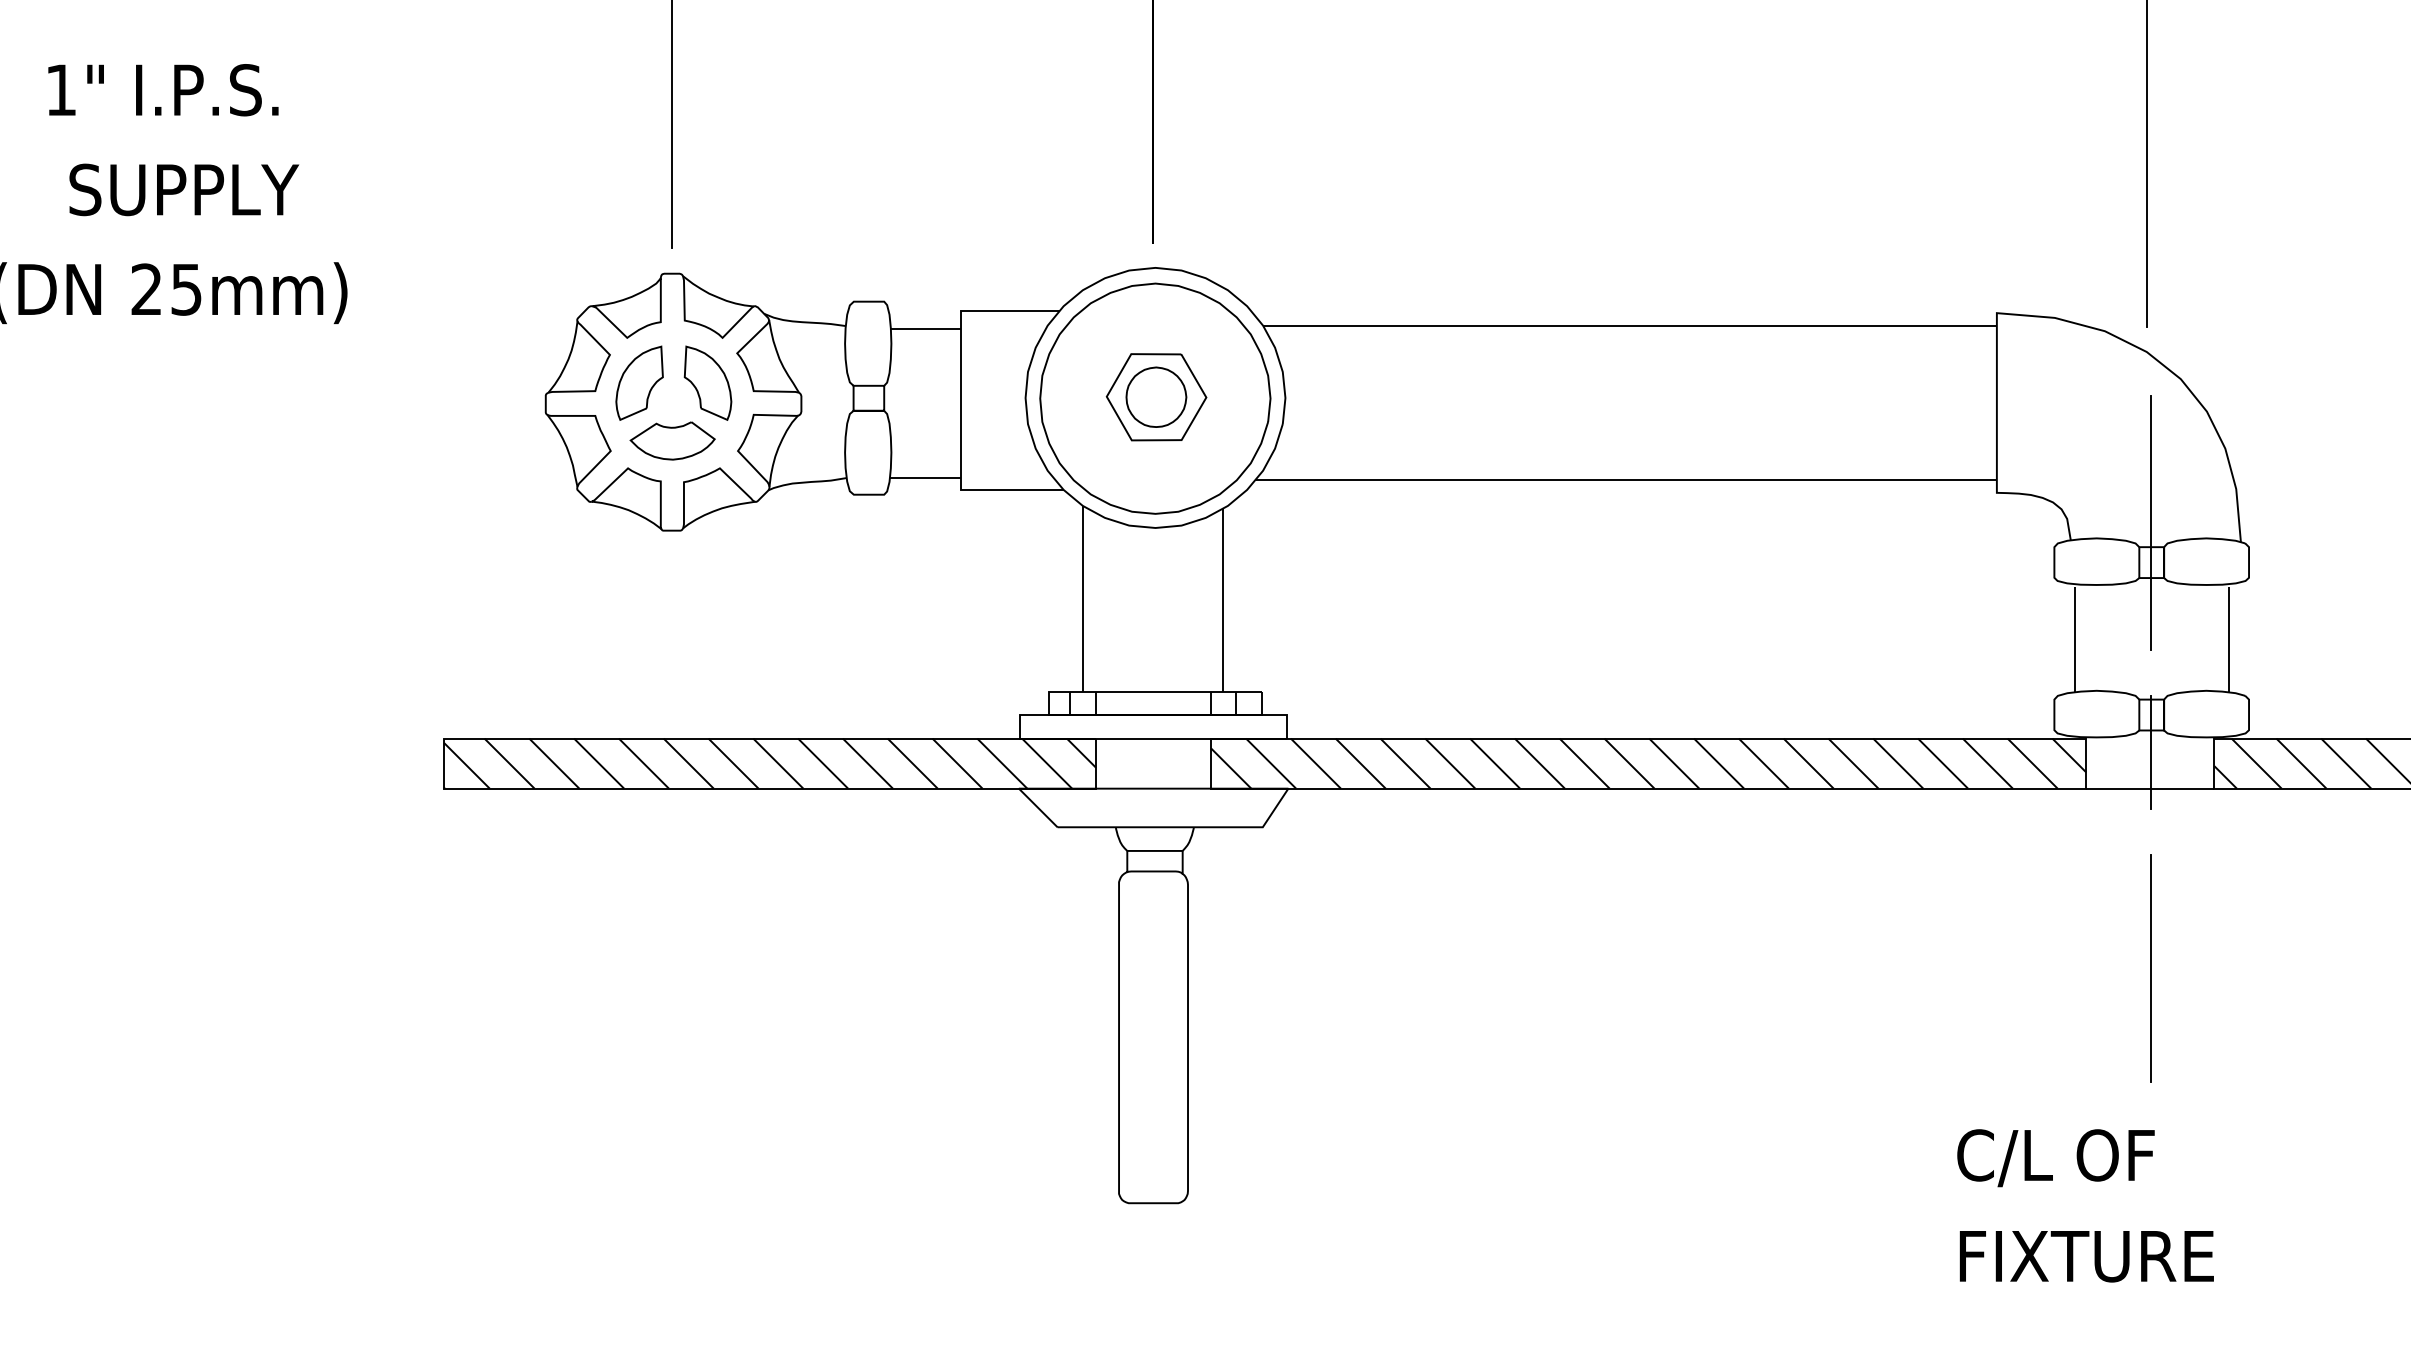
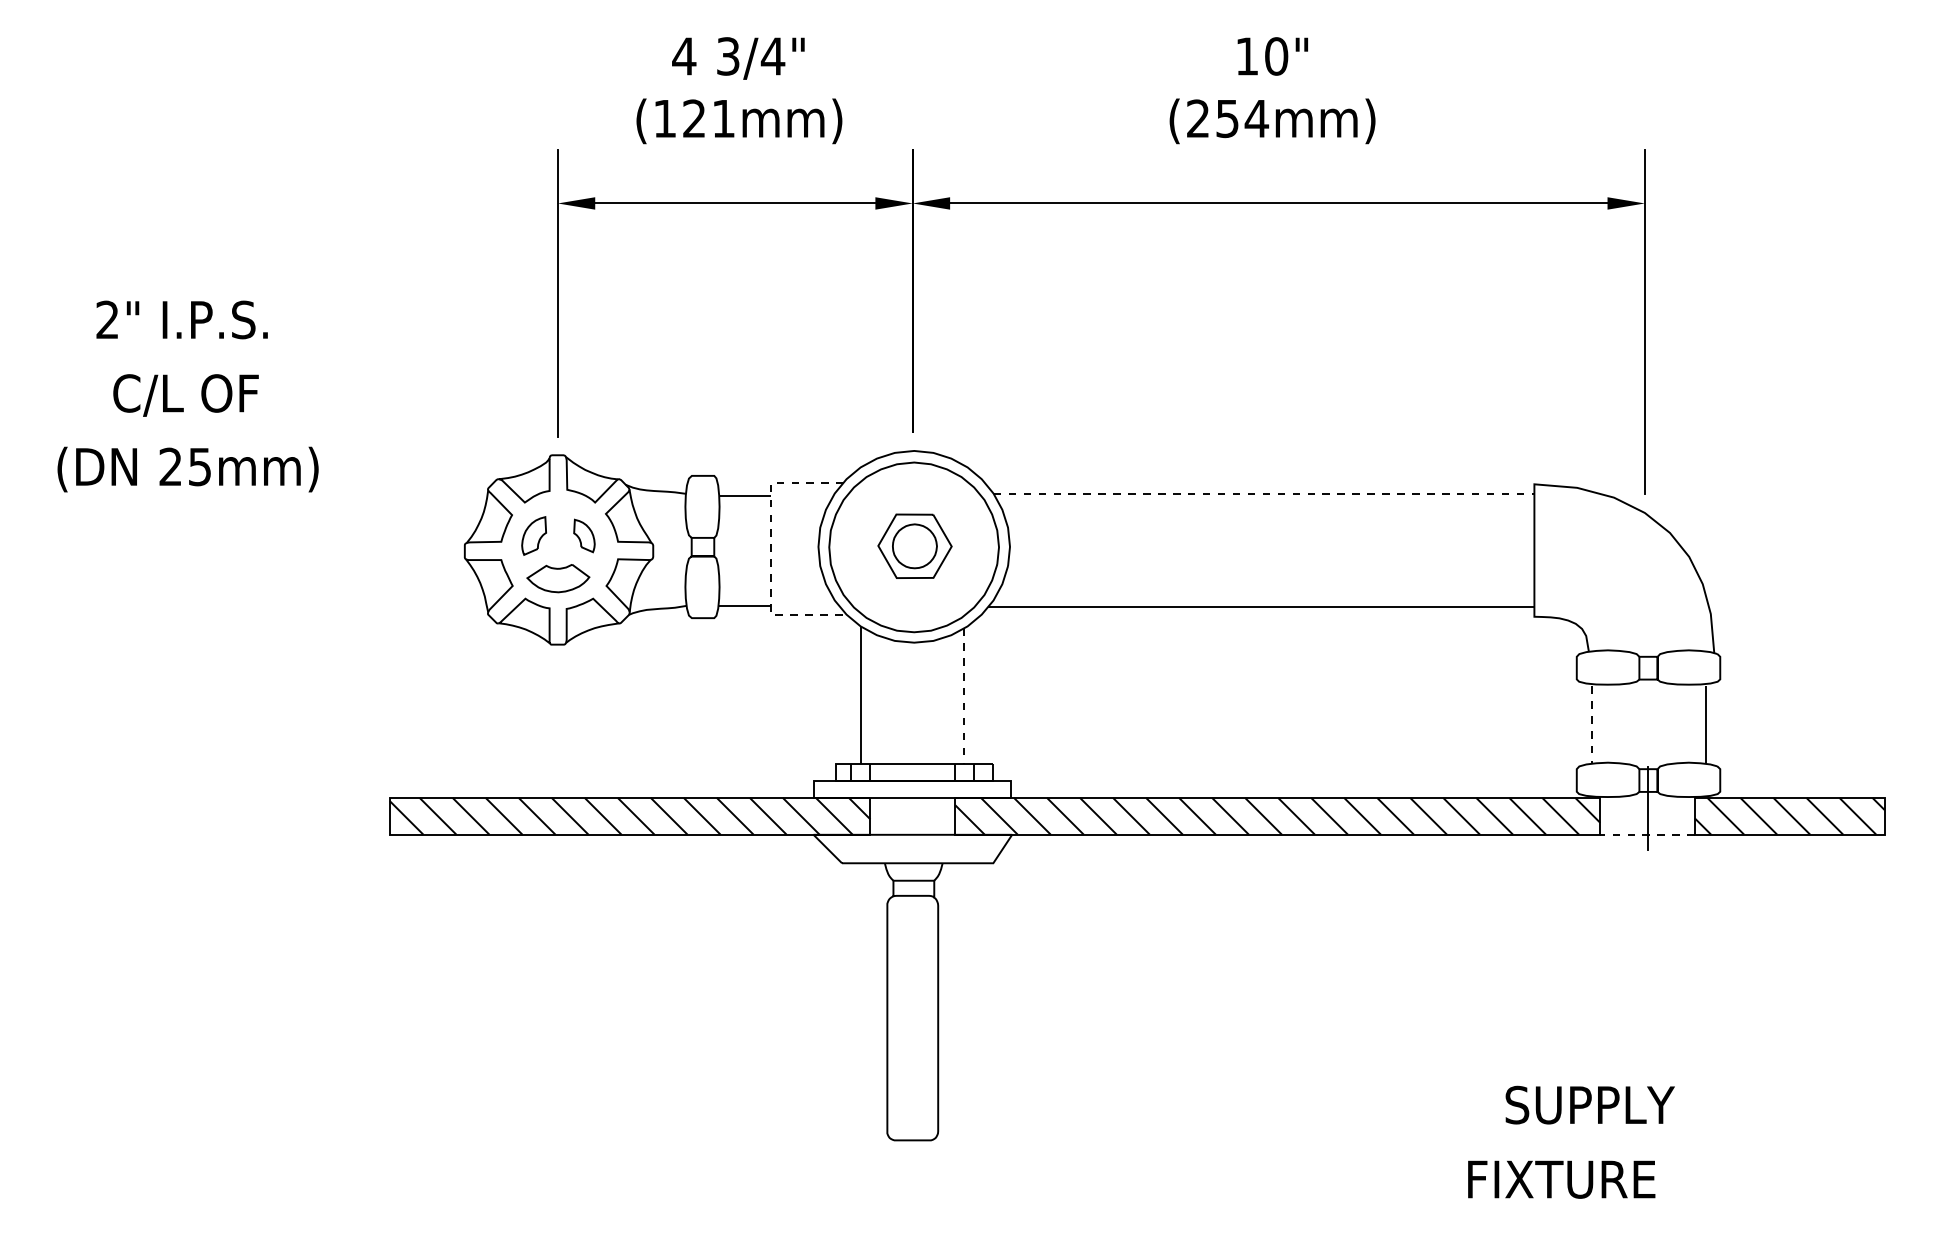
text: (61, 89) -> (107, 319), 1" -> 2"
text: (183, 192) -> (197, 395), SUPPLY -> C/L OF
line: (1630, 325) -> (1264, 493), solid -> dashed
part: (640, 382) -> (534, 535), size x0.7
part: (708, 382) -> (584, 535), size x0.6
line: (961, 402) -> (771, 550), solid -> dashed
line: (2150, 522) -> (1647, 638), removed
line: (1223, 599) -> (964, 695), solid -> dashed
line: (2074, 640) -> (1591, 725), solid -> dashed
line: (2150, 788) -> (1647, 834), solid -> dashed
line: (2150, 967) -> (1647, 966), removed
text: (2071, 1157) -> (1589, 1106), C/L OF -> SUPPLY
text: (2086, 1256) -> (1561, 1179), moved

